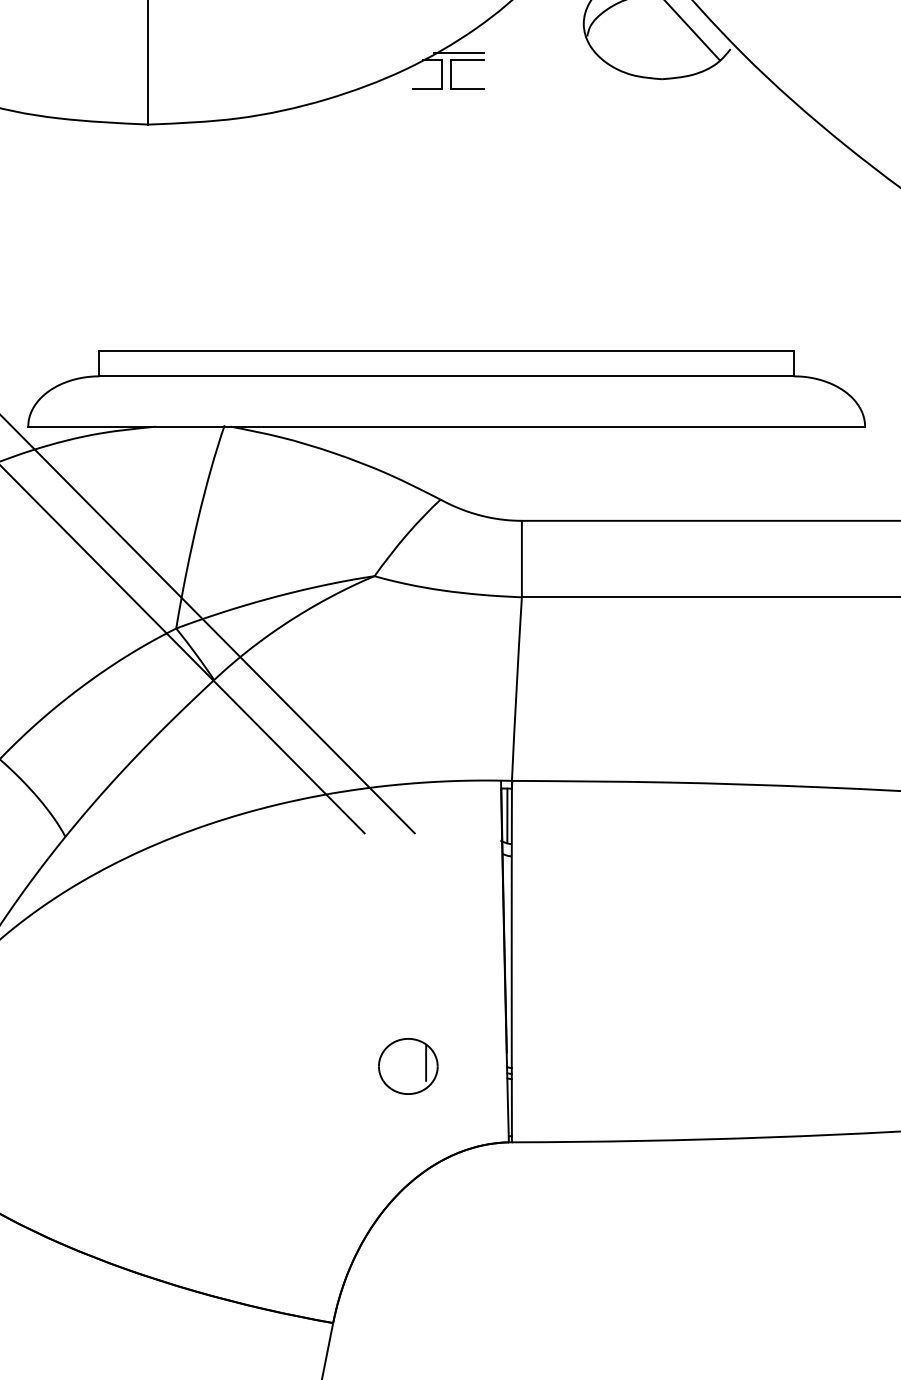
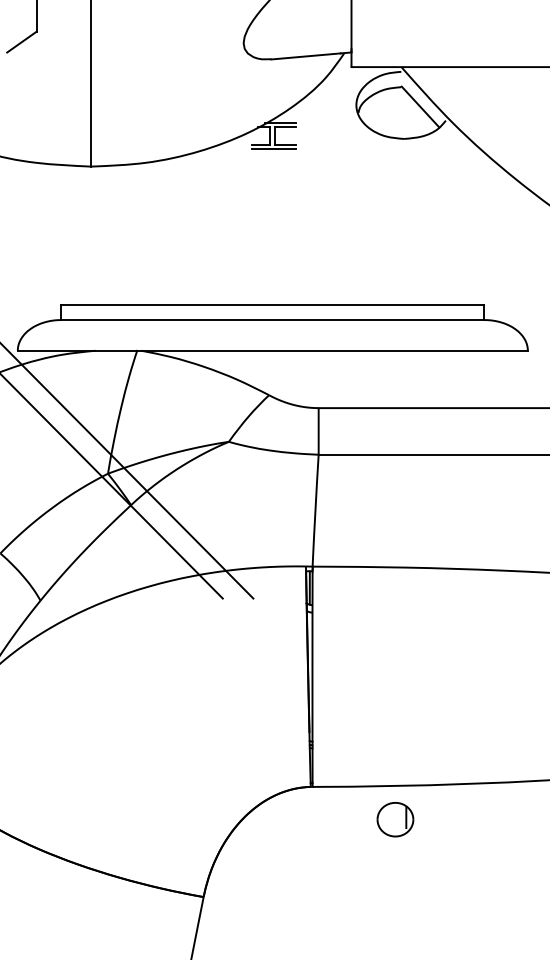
line: (447, 94) -> (273, 148), added
part: (408, 1066) -> (395, 819), moved

